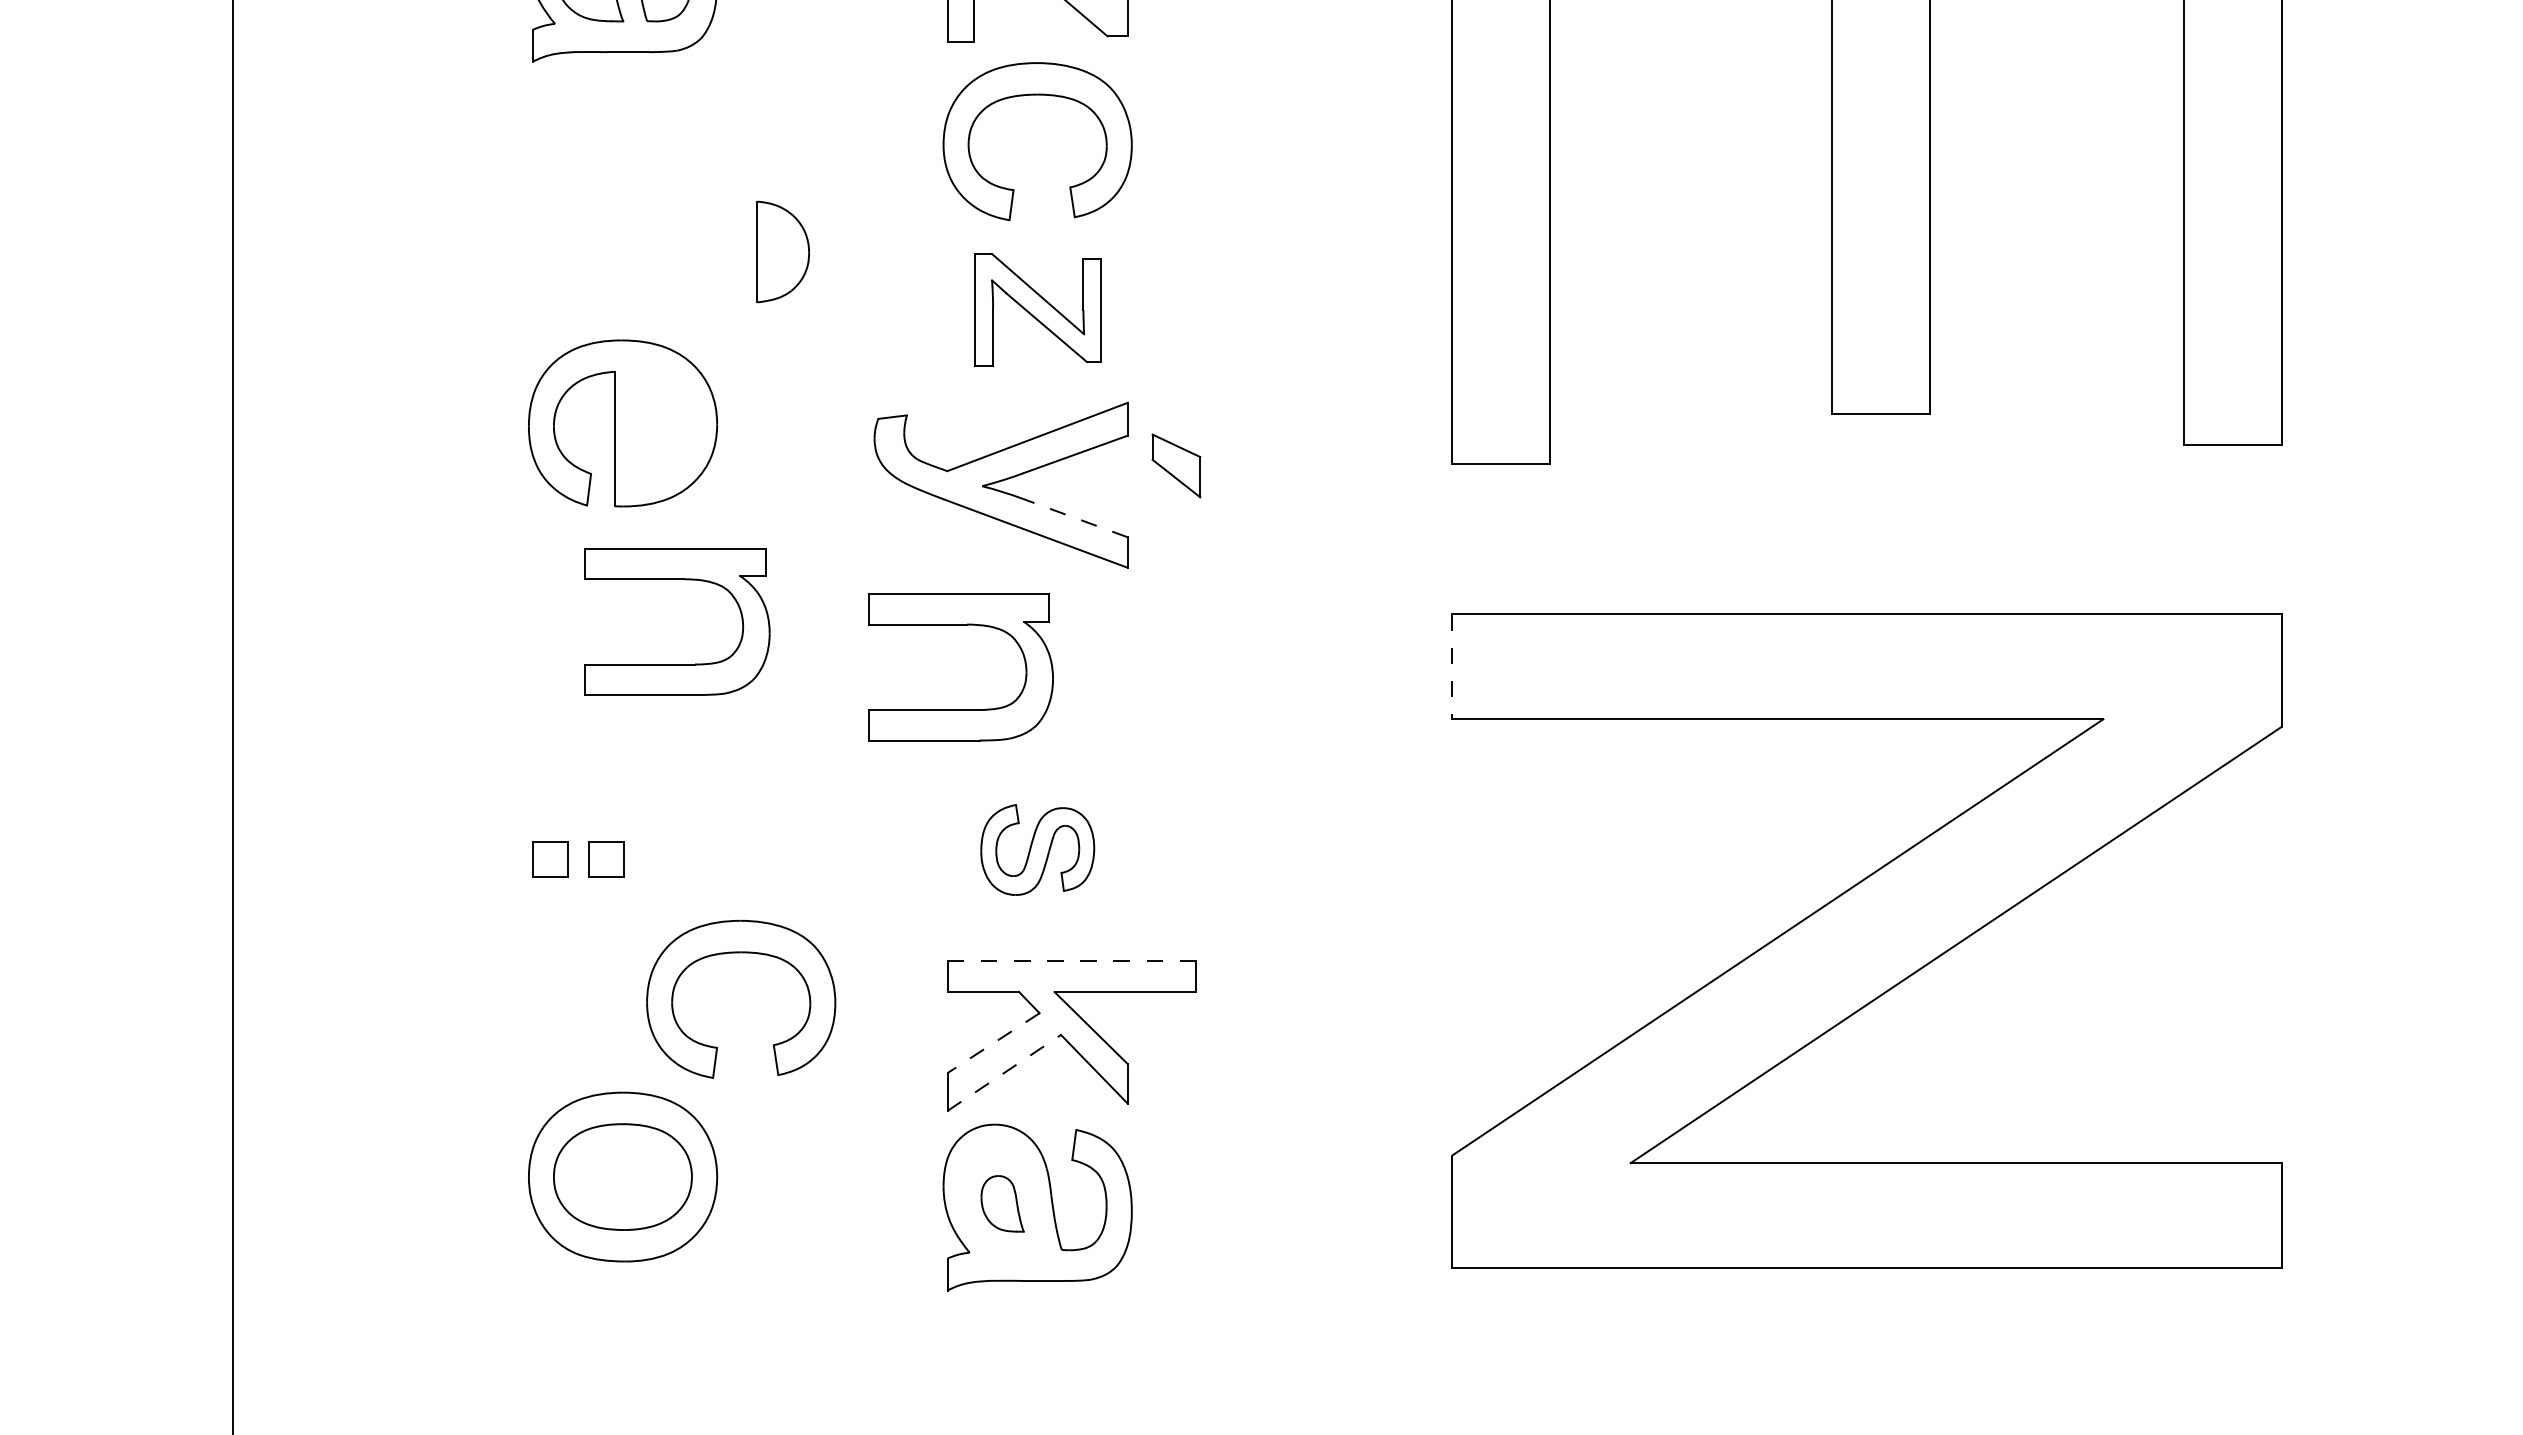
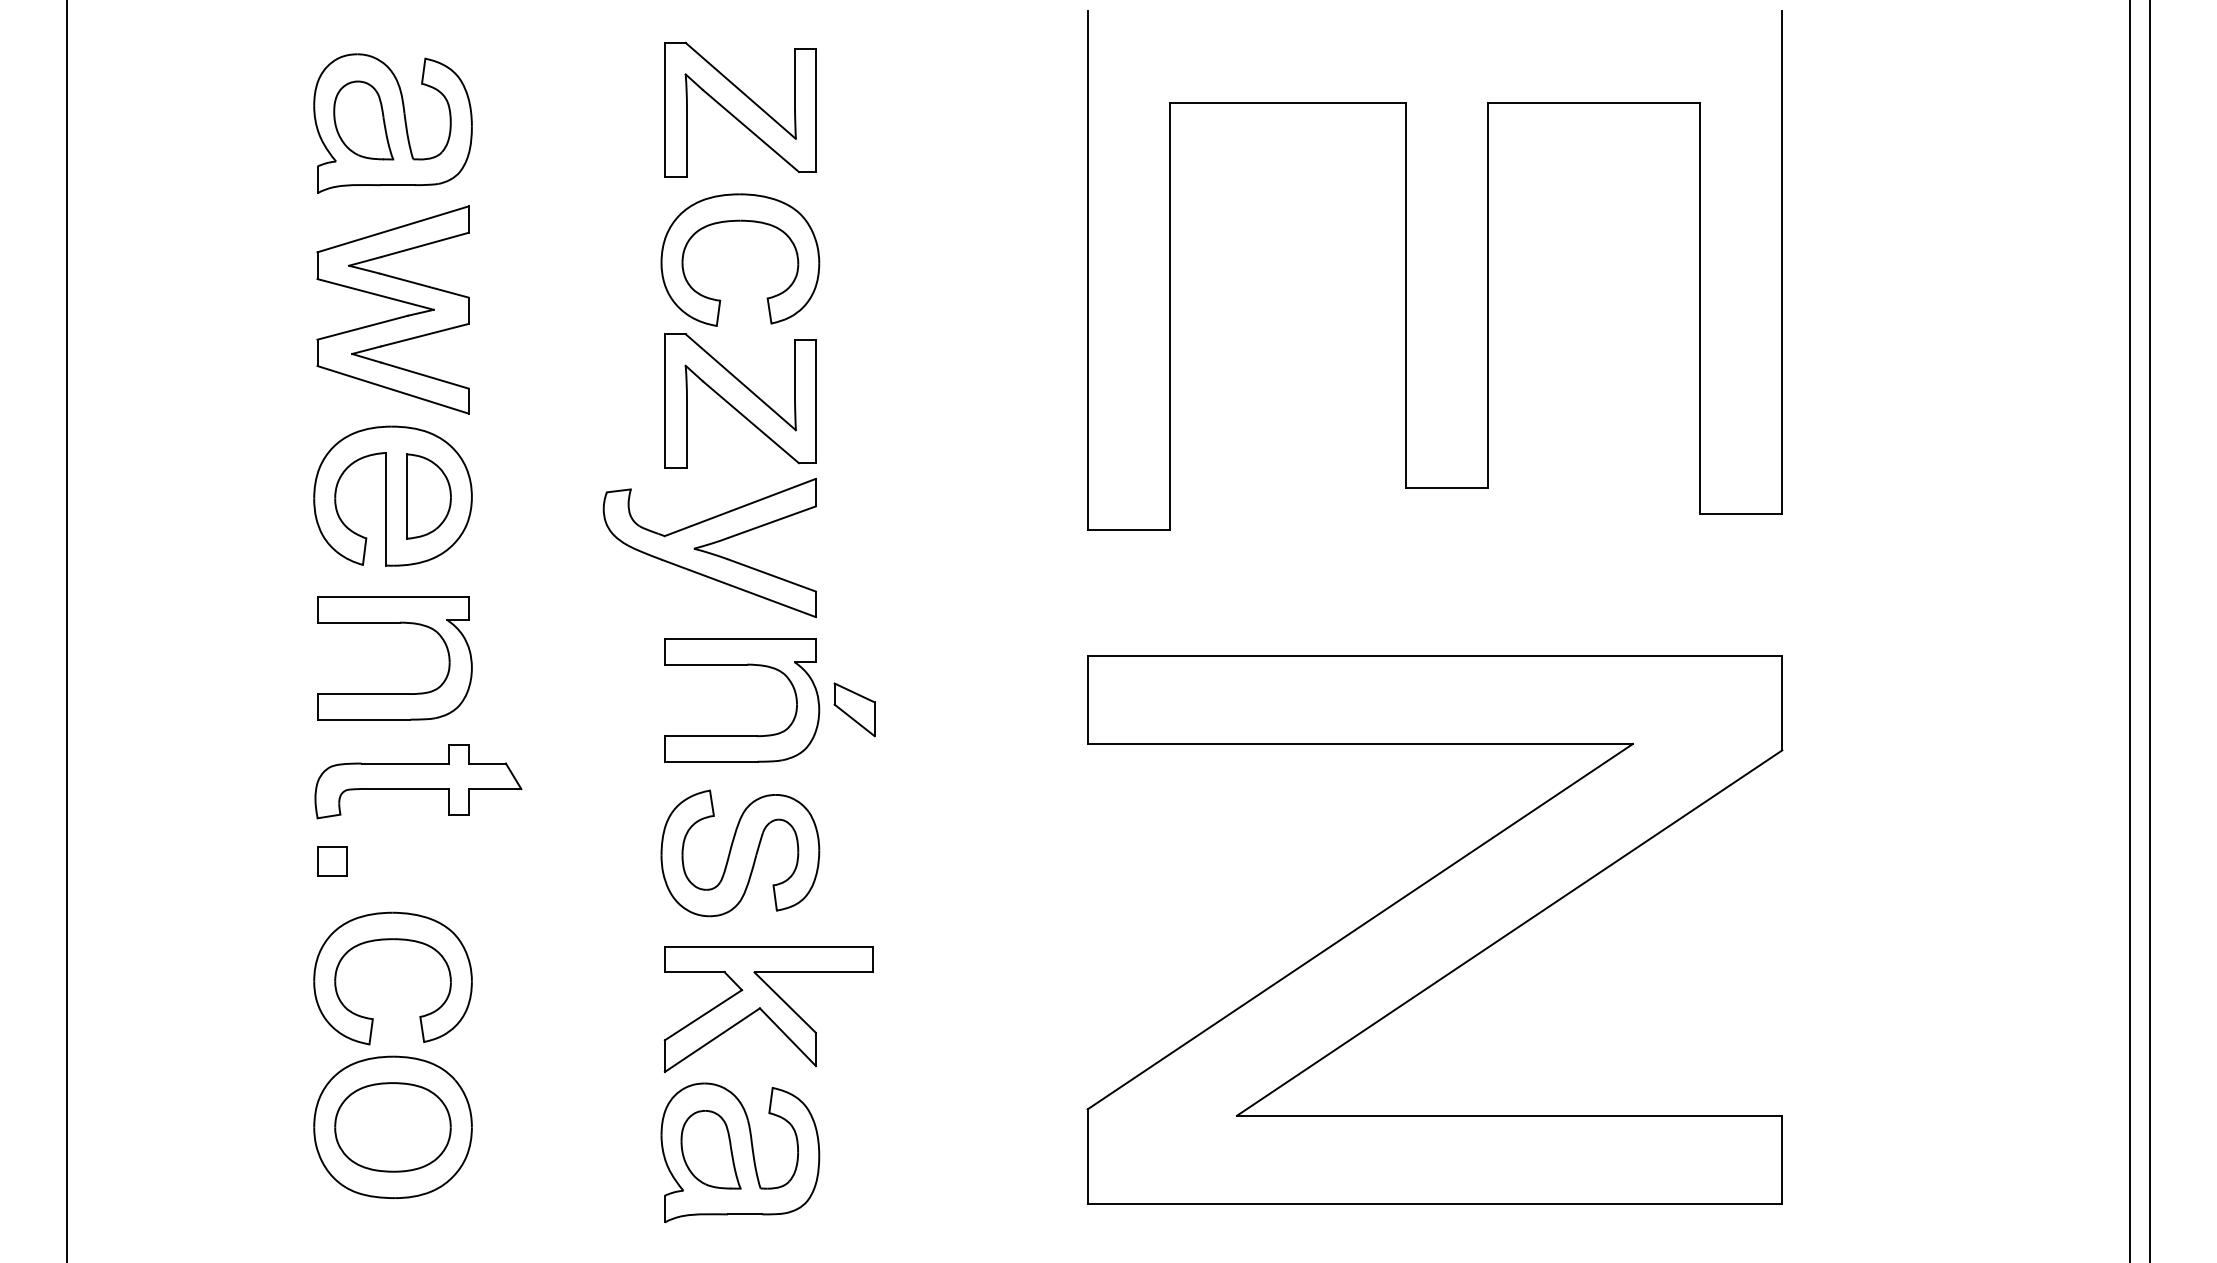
part: (627, 210) -> (396, 317), added
part: (782, 251) -> (428, 496), moved
part: (1037, 309) -> (740, 400), size x1.43
part: (1176, 465) -> (854, 709), moved
line: (1074, 518) -> (771, 575), dashed -> solid
part: (677, 580) -> (394, 623), moved
part: (961, 625) -> (742, 665), moved
line: (1452, 667) -> (1087, 700), dashed -> solid
part: (653, 764) -> (418, 781), added
part: (1037, 850) -> (740, 853), size x1.67
part: (606, 859) -> (379, 861), removed
part: (740, 953) -> (392, 940), moved
line: (1071, 961) -> (768, 946), dashed -> solid
line: (993, 1043) -> (703, 1015), dashed -> solid
line: (1004, 1072) -> (712, 1039), dashed -> solid
part: (1002, 1203) -> (710, 1149), size x1.67

